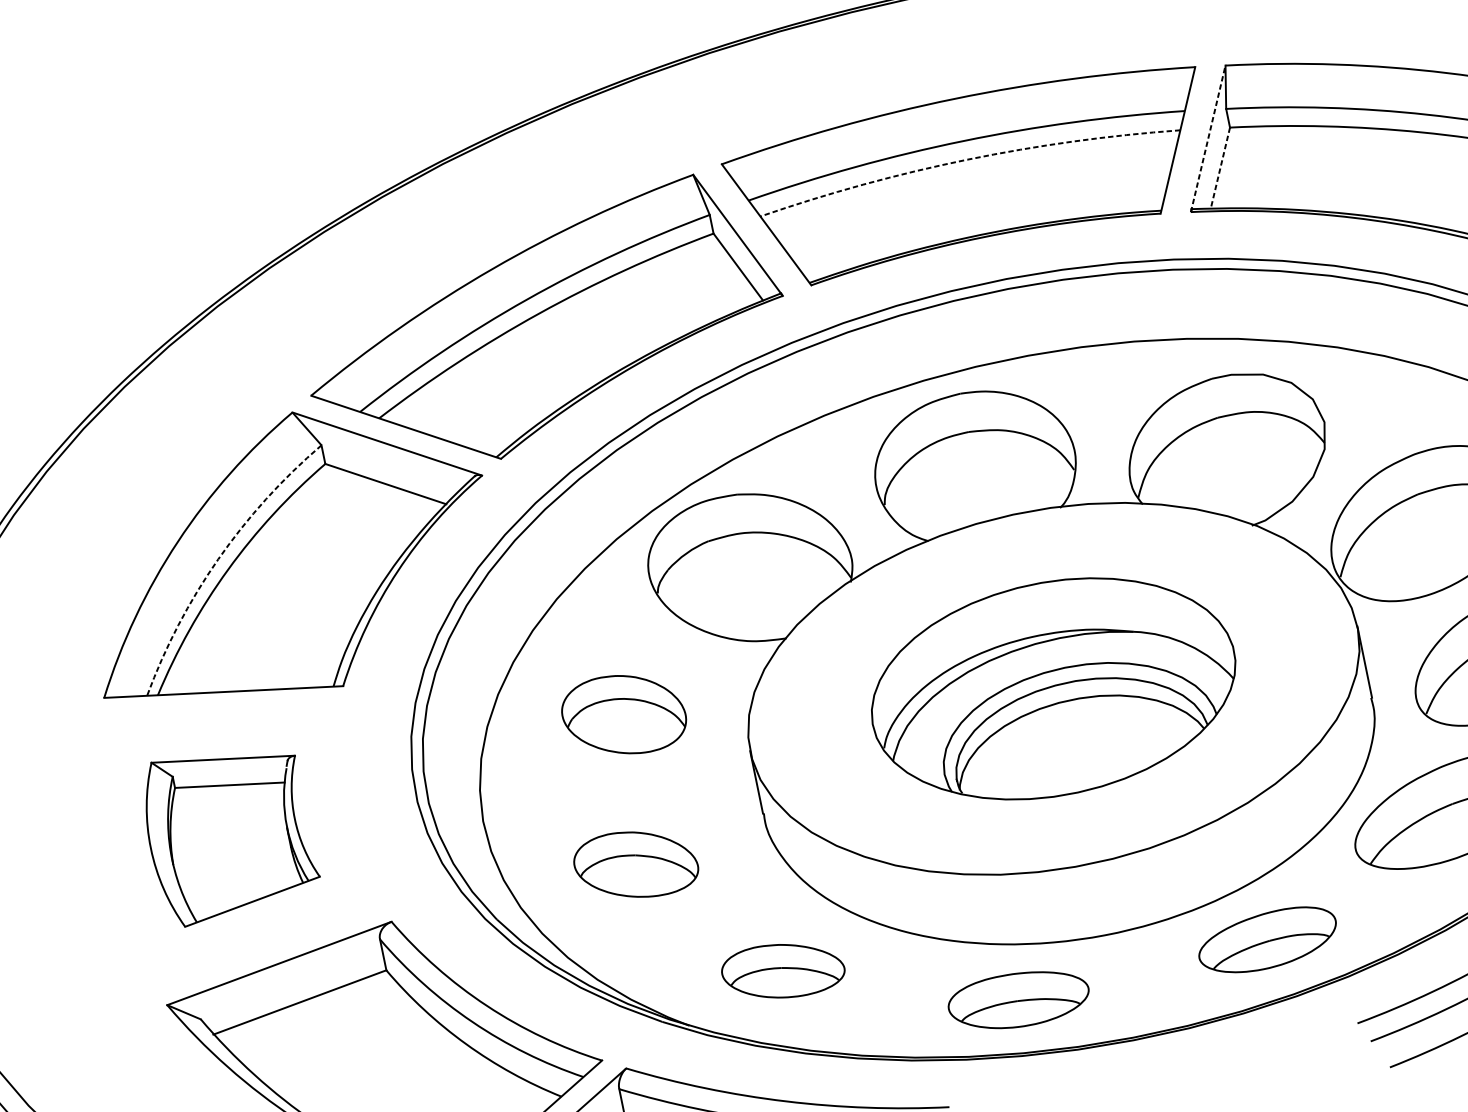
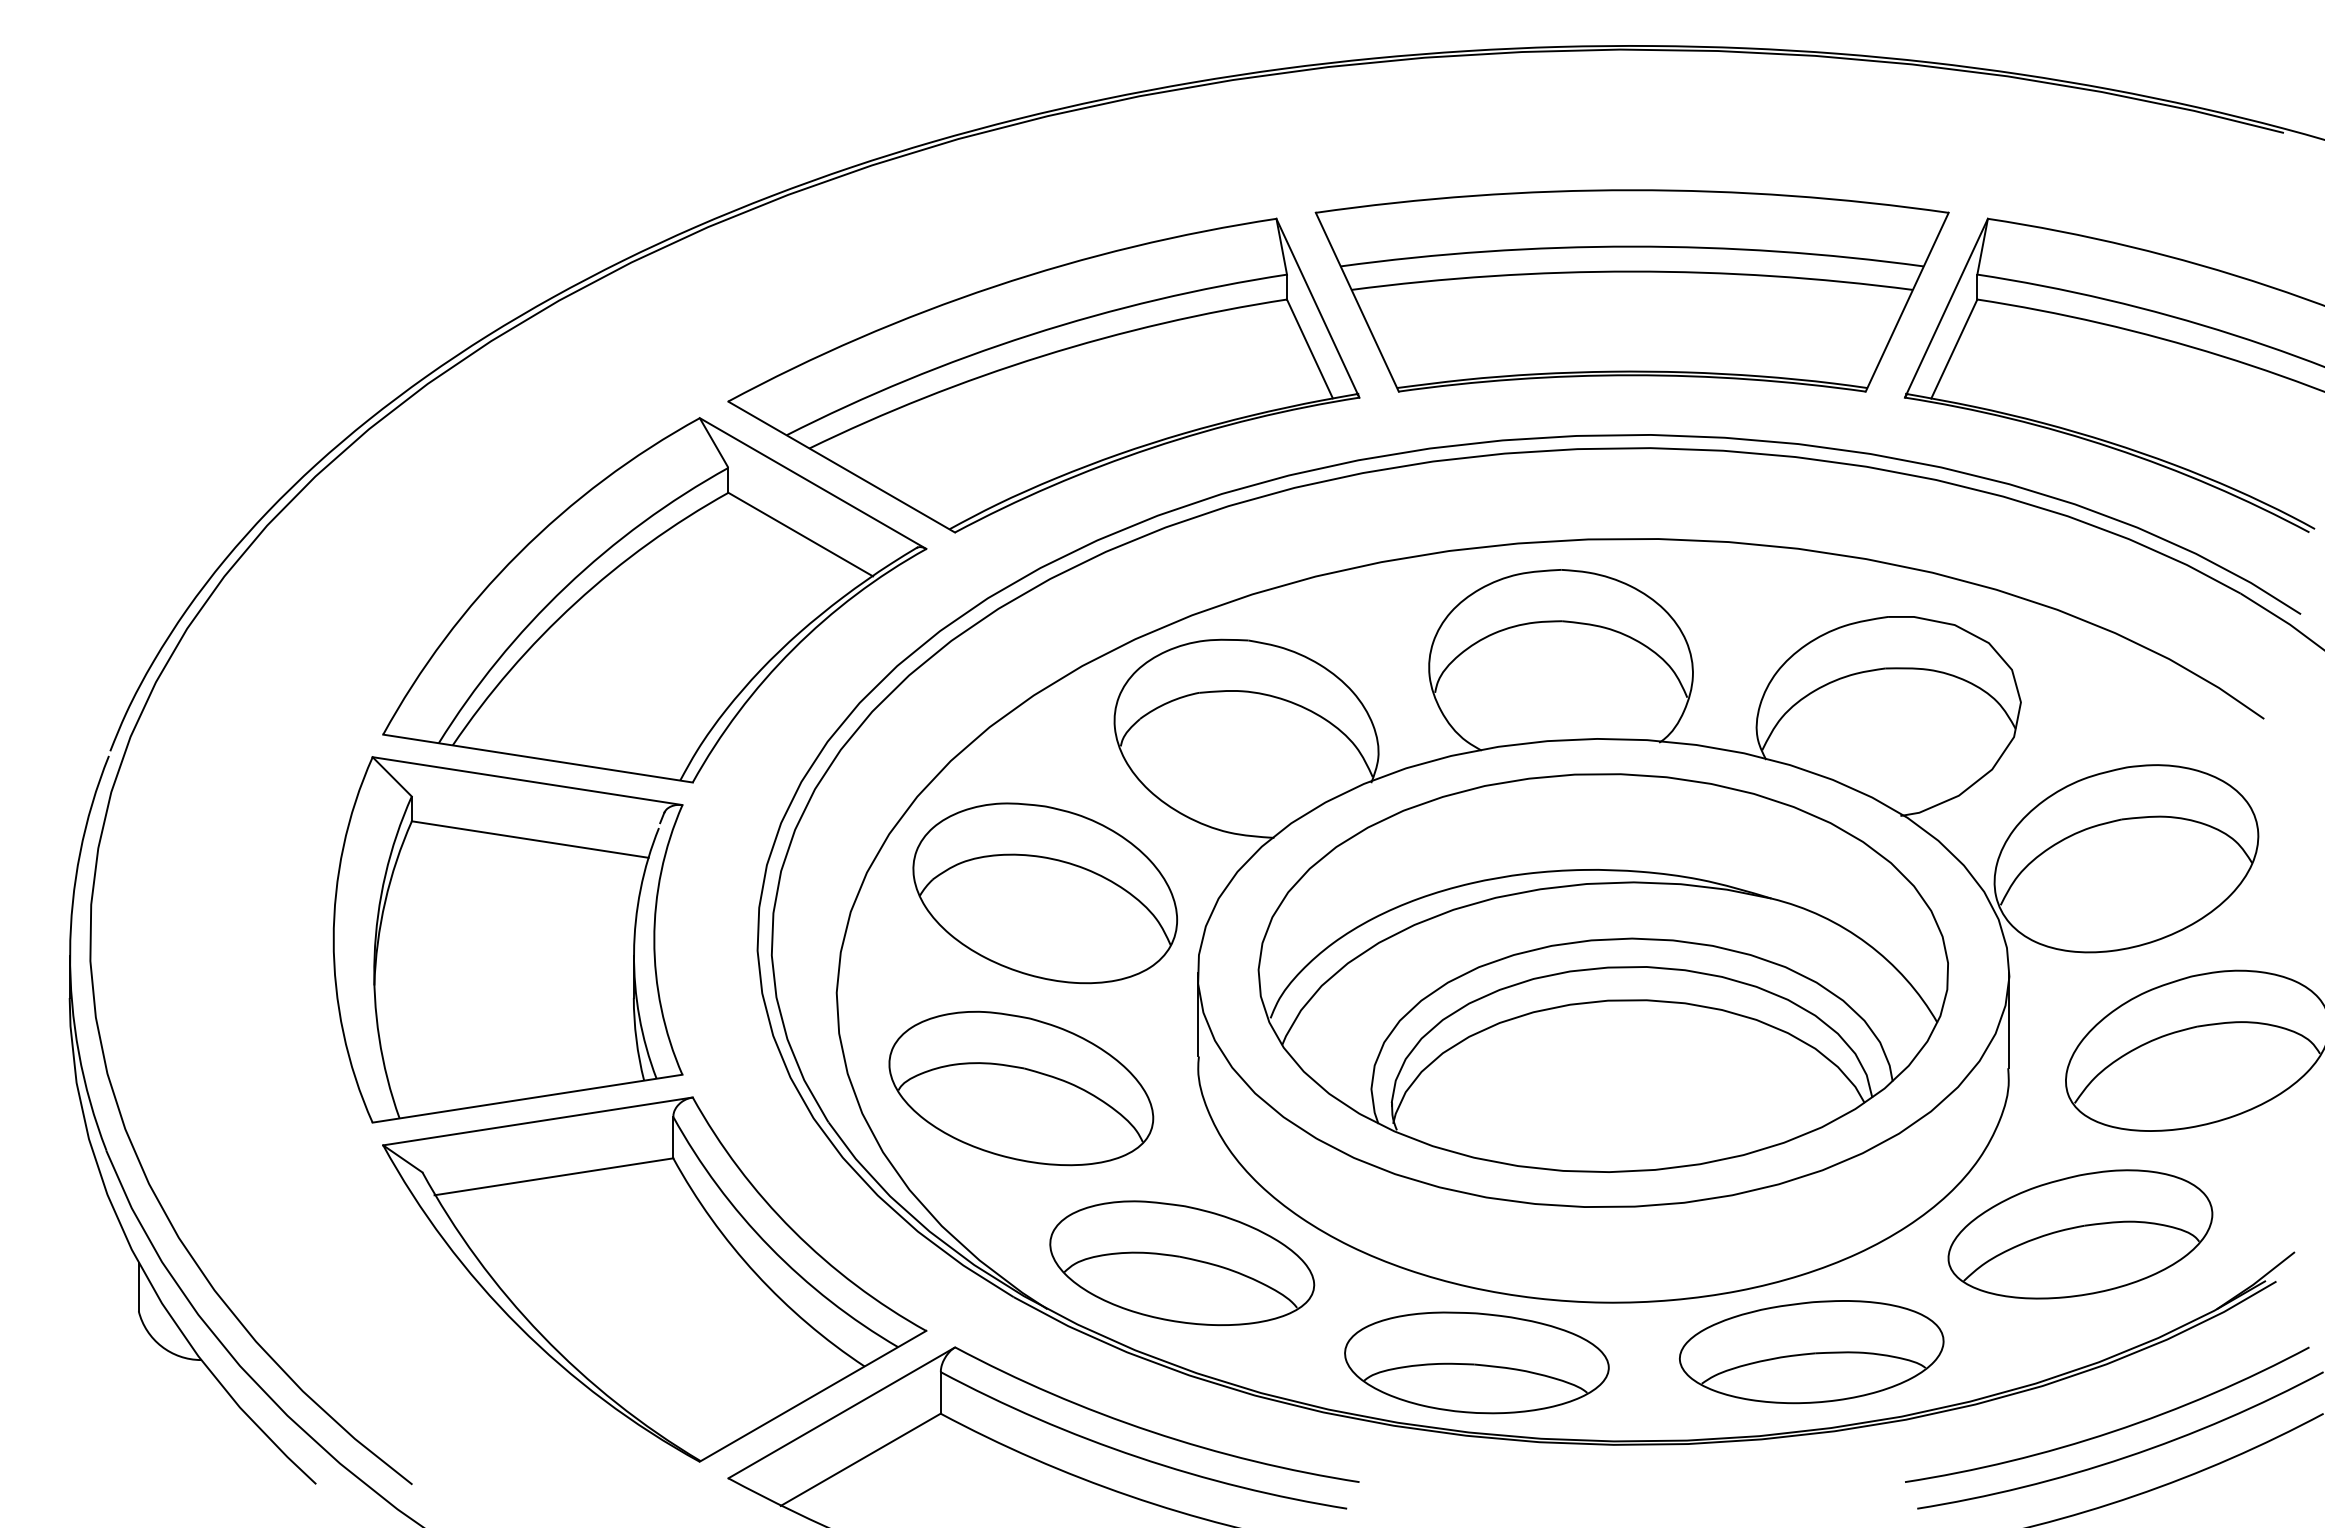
line: (1208, 139) -> (1946, 308), dashed -> solid
arc: (967, 159) -> (1632, 271), dashed -> solid
line: (1220, 168) -> (1954, 349), dashed -> solid
arc: (218, 559) -> (565, 587), dashed -> solid
part: (1052, 688) -> (1602, 972), size x1.43
part: (624, 715) -> (1045, 893), size x1.67
part: (228, 832) -> (507, 939), size x1.67
part: (636, 864) -> (1021, 1088), size x1.67
part: (1267, 940) -> (1811, 1352), size x1.43
part: (783, 970) -> (1182, 1263), size x1.67
part: (1018, 999) -> (1476, 1362), size x1.43

